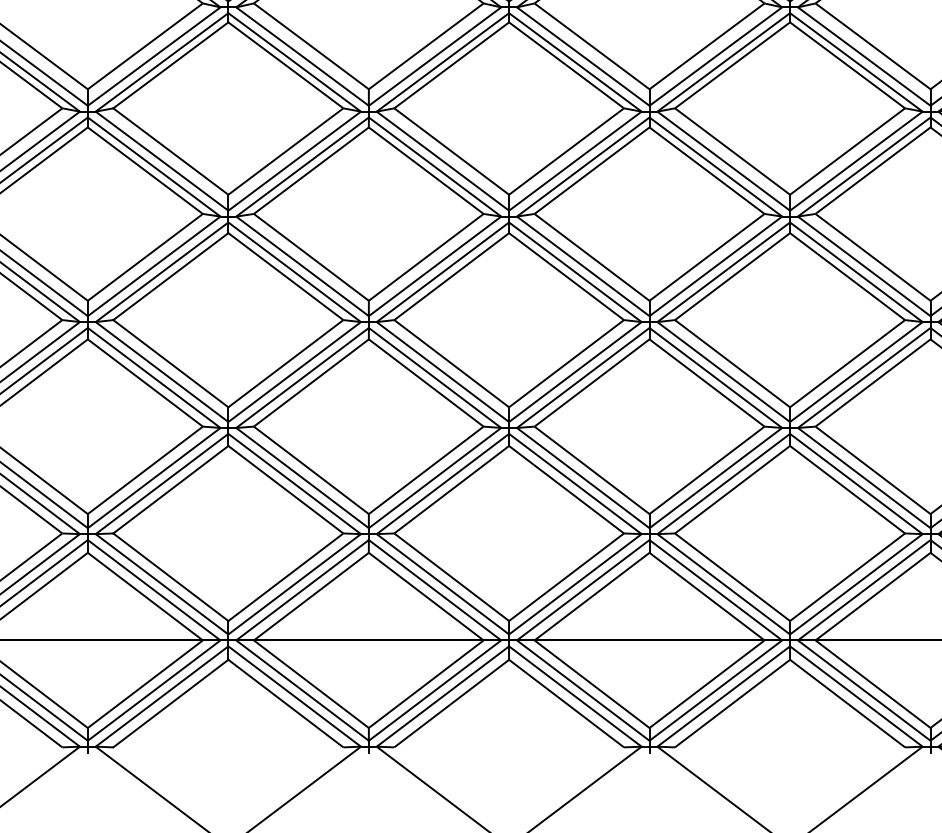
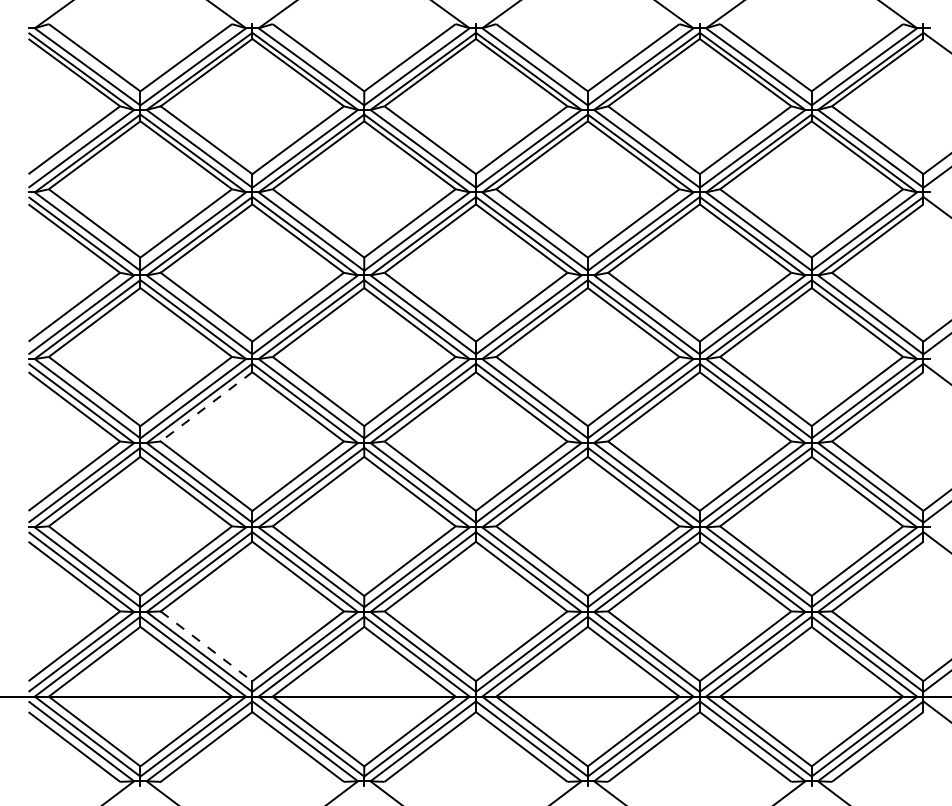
line: (170, 277) -> (206, 407), solid -> dashed
line: (170, 577) -> (206, 646), solid -> dashed

